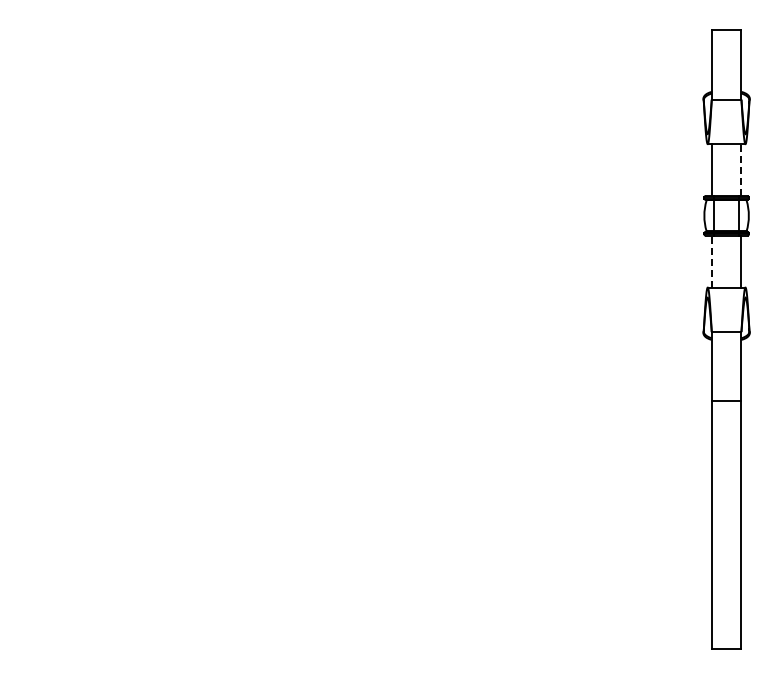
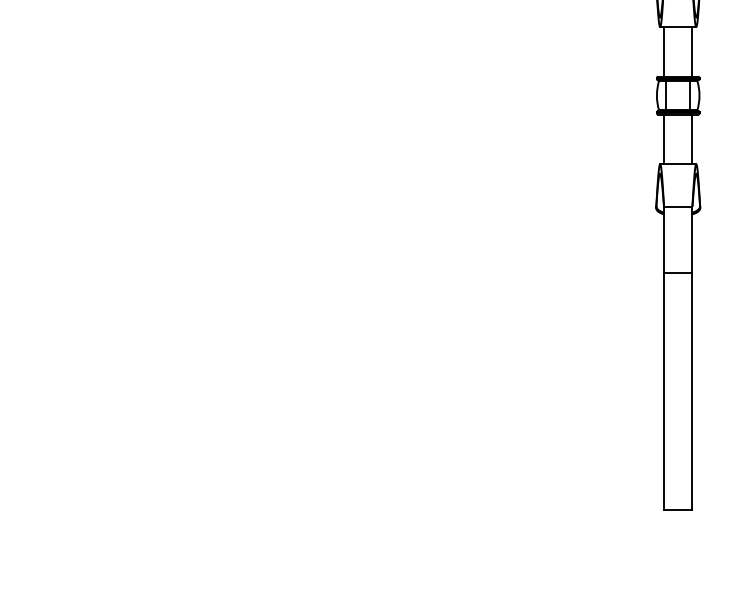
line: (741, 169) -> (692, 51), dashed -> solid
line: (711, 261) -> (663, 139), dashed -> solid

